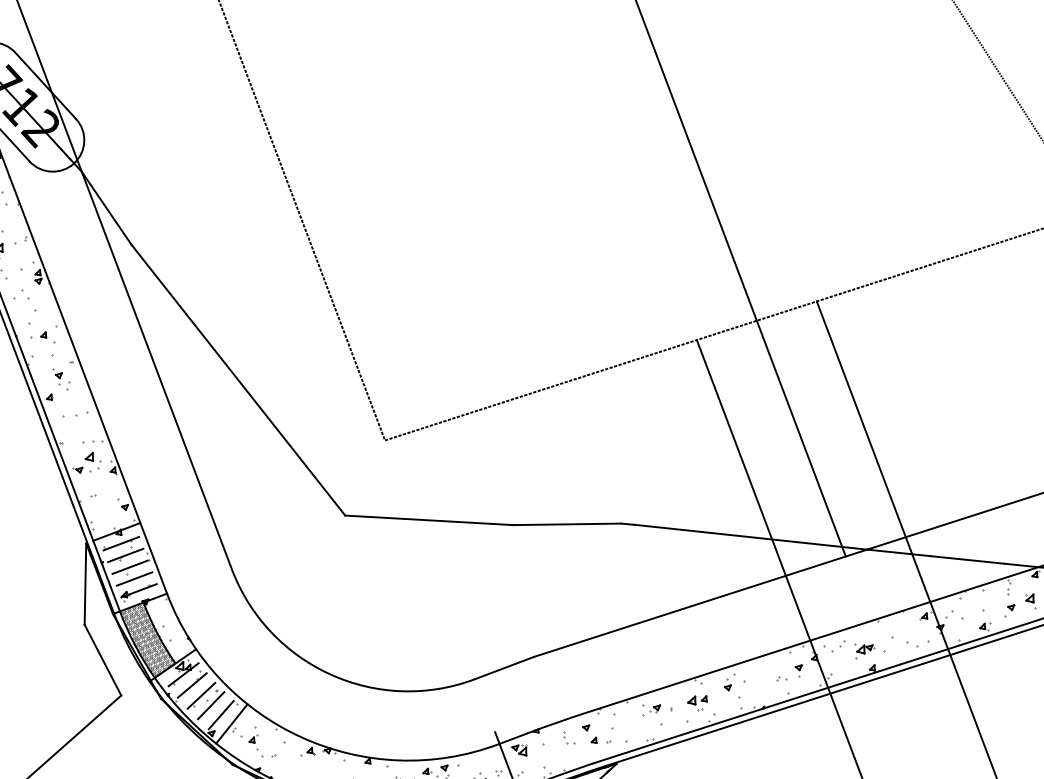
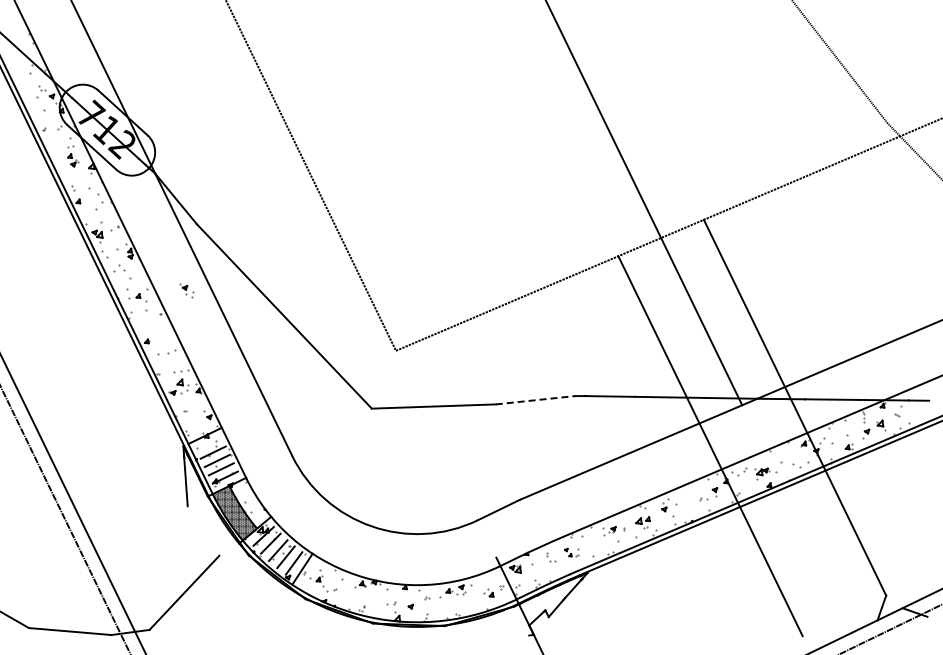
part: (60, 379) -> (186, 290), moved
line: (567, 524) -> (535, 400), solid -> dashed
line: (120, 543) -> (208, 444), removed
line: (103, 659) -> (203, 530), removed
part: (597, 734) -> (571, 552), size x0.6

